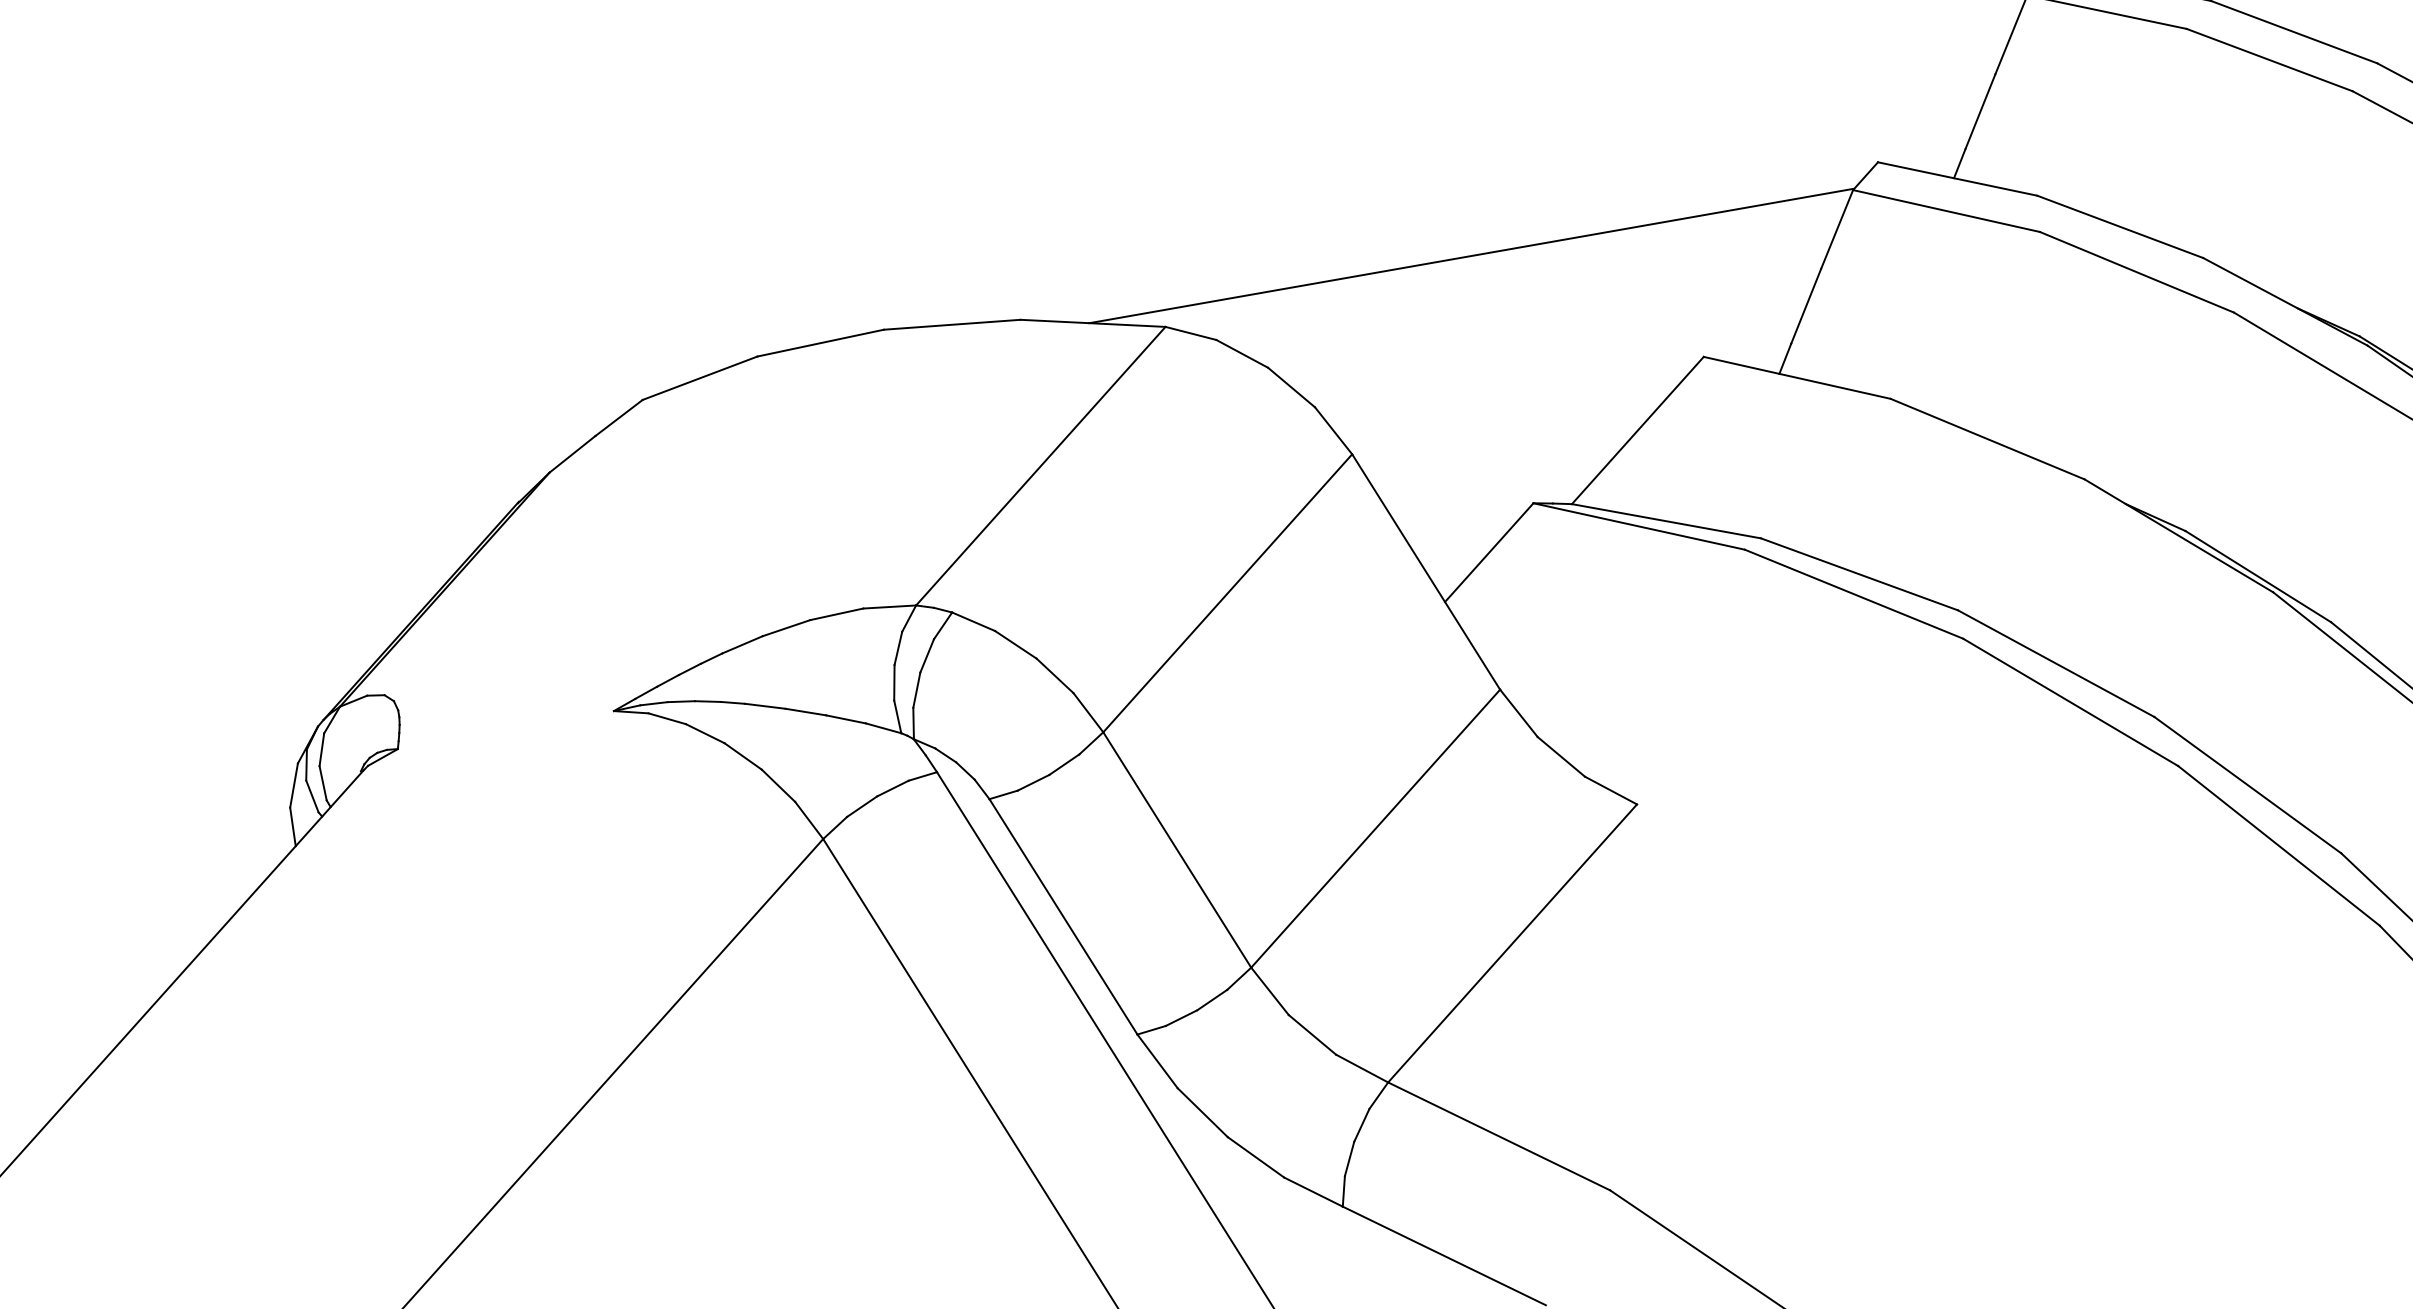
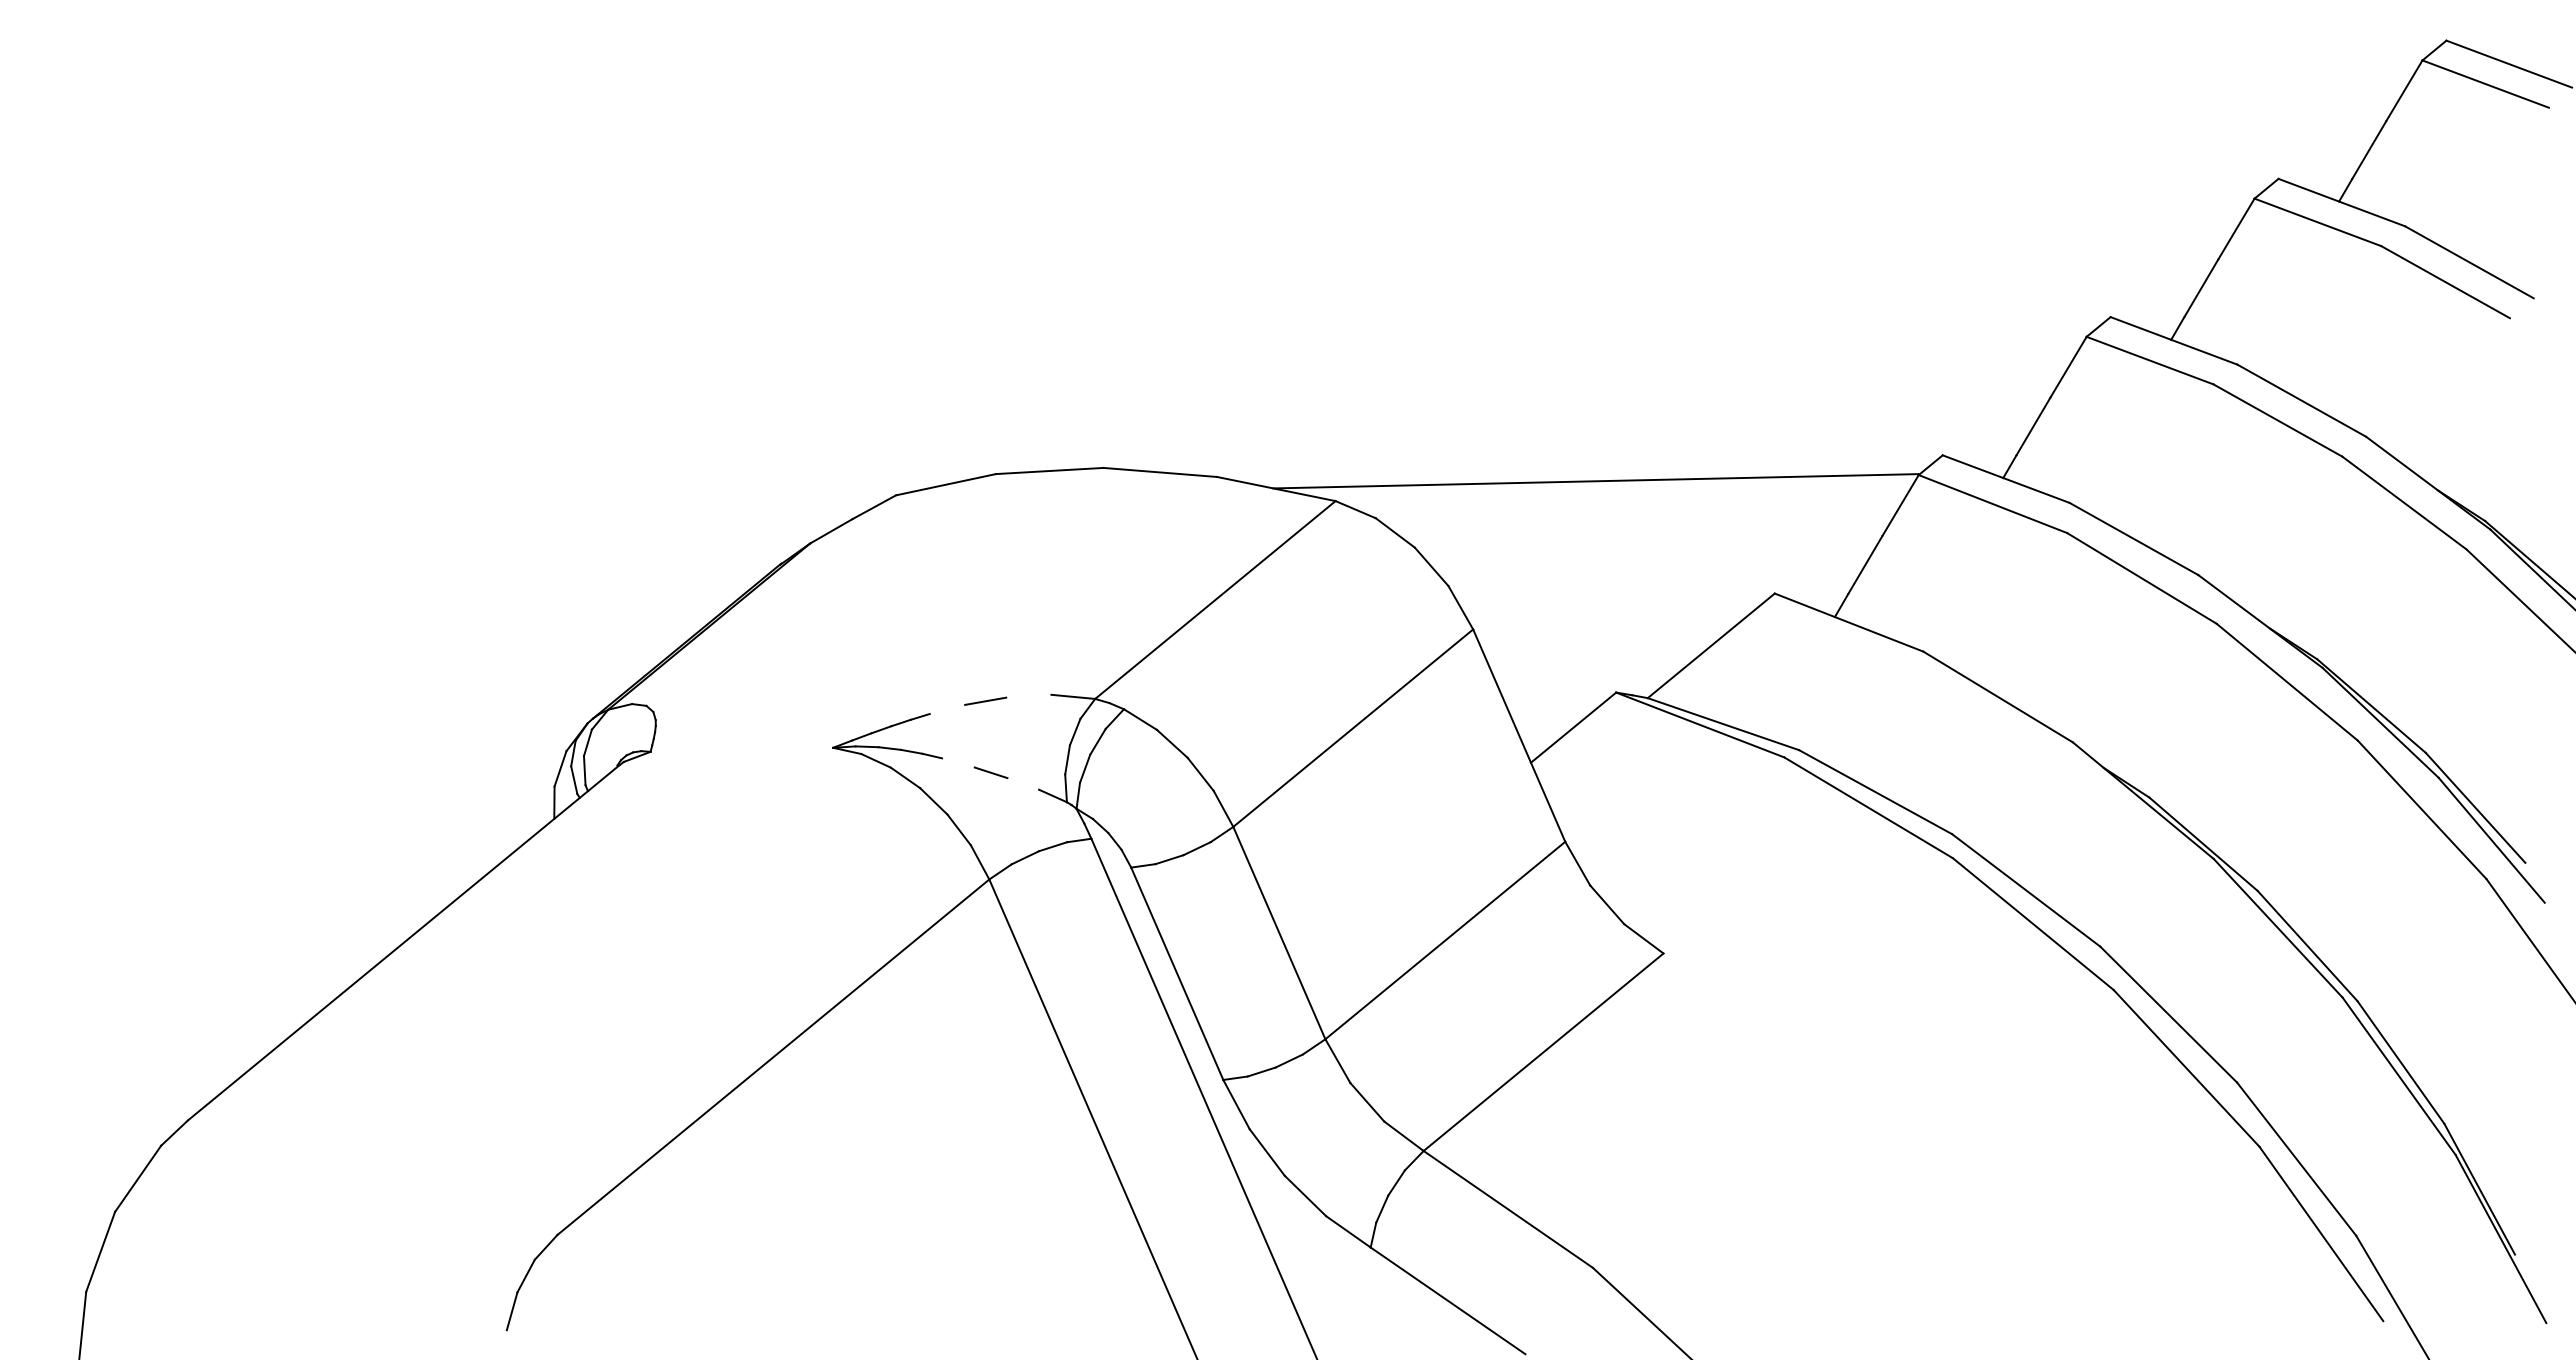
line: (836, 613) -> (1028, 695), removed
line: (742, 644) -> (947, 709), removed
line: (765, 705) -> (958, 762), removed
line: (846, 718) -> (1023, 783), removed

